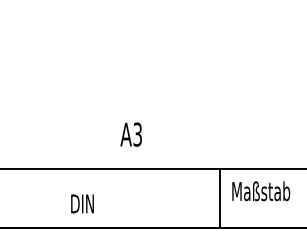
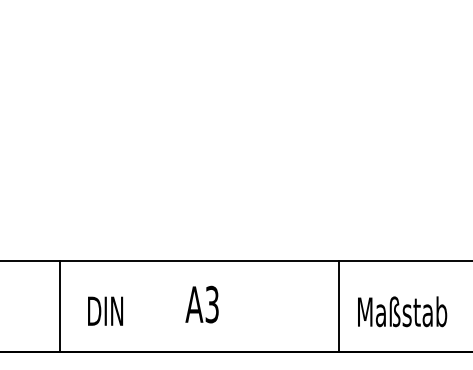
text: (130, 134) -> (201, 304), moved
text: (261, 191) -> (402, 312), moved
line: (38, 198) -> (59, 305), added
text: (82, 203) -> (105, 310), moved

